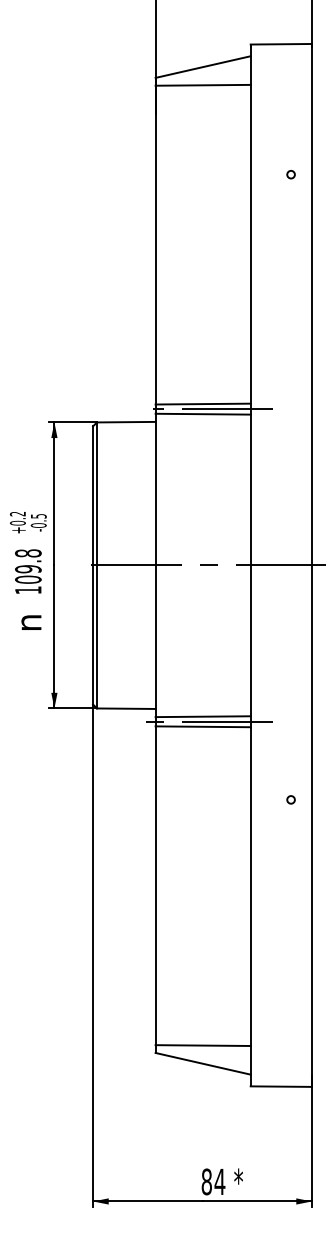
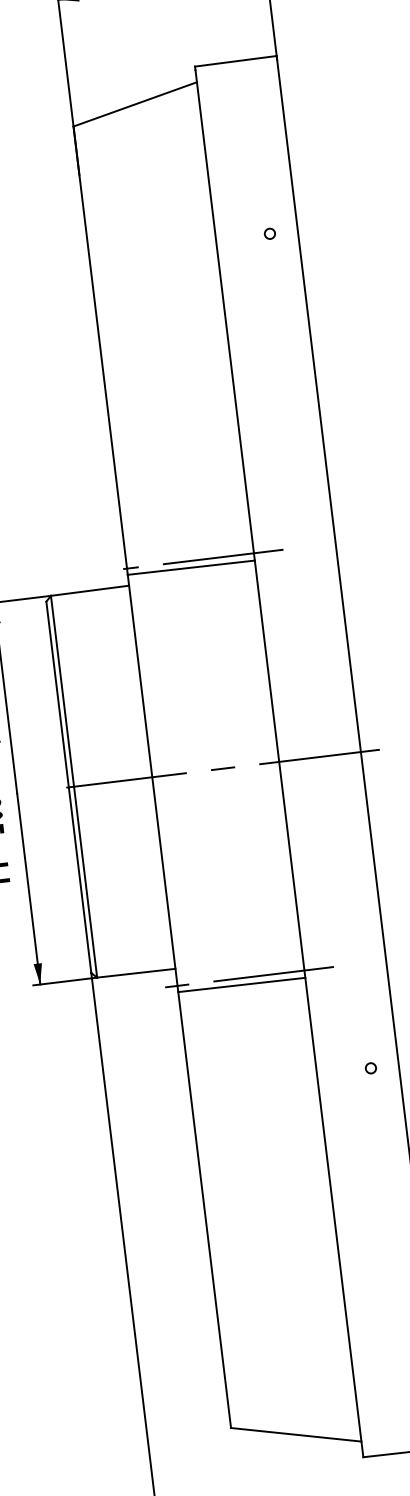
line: (202, 84) -> (137, 127), removed
line: (202, 403) -> (188, 553), removed
line: (202, 716) -> (239, 971), removed
line: (202, 1045) -> (292, 1410), removed

